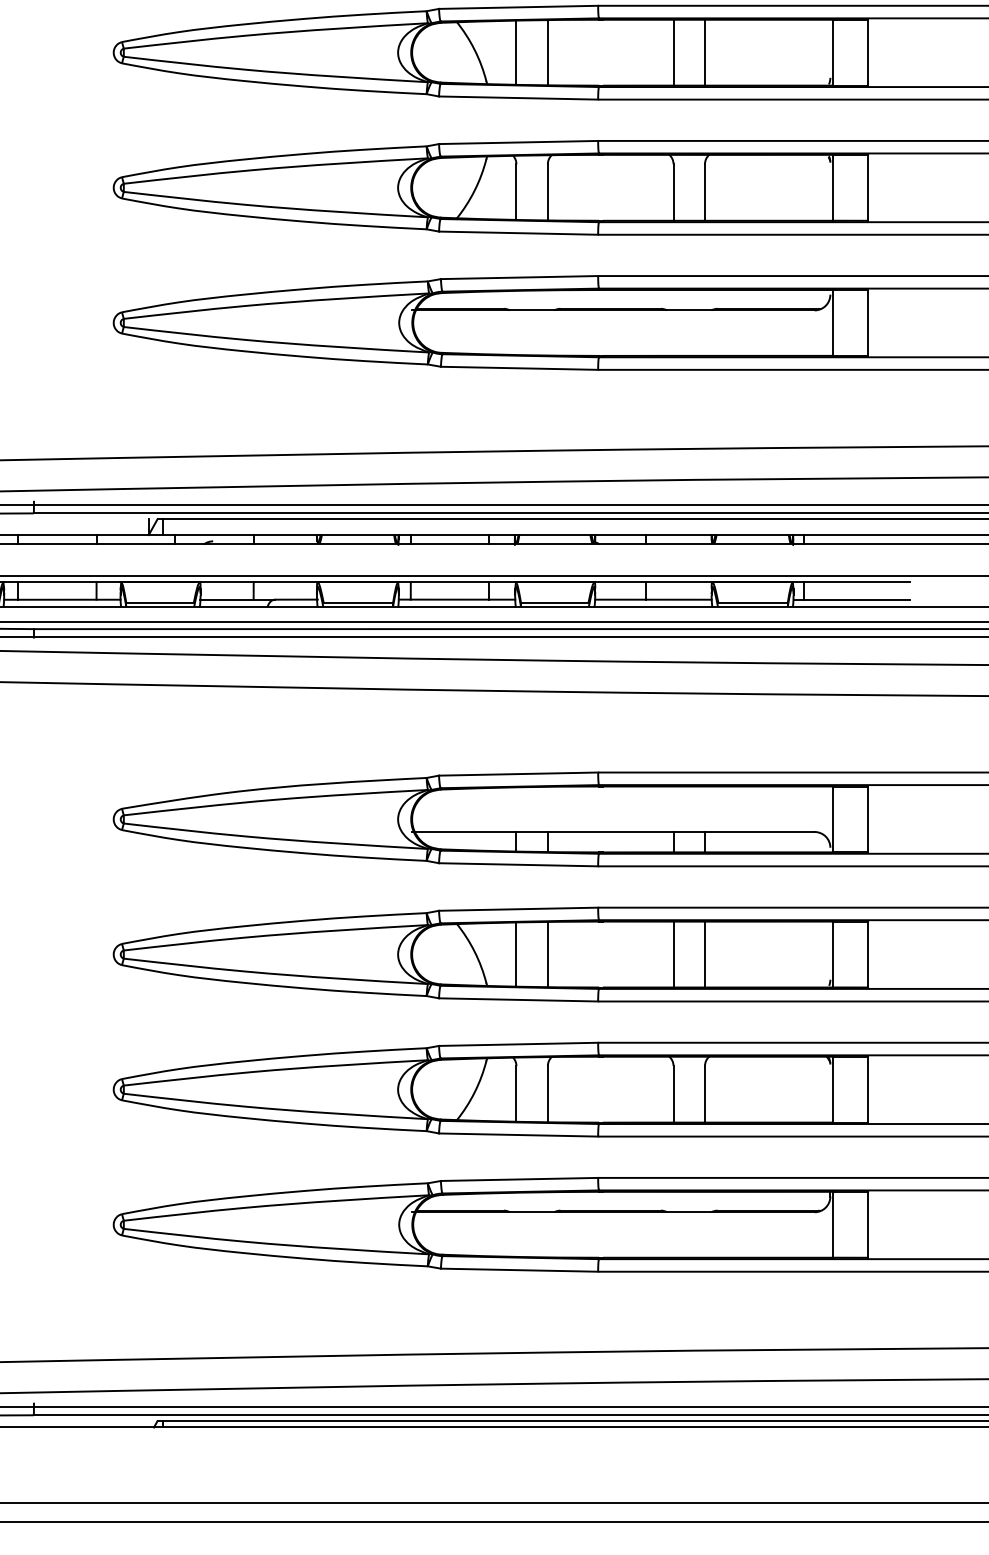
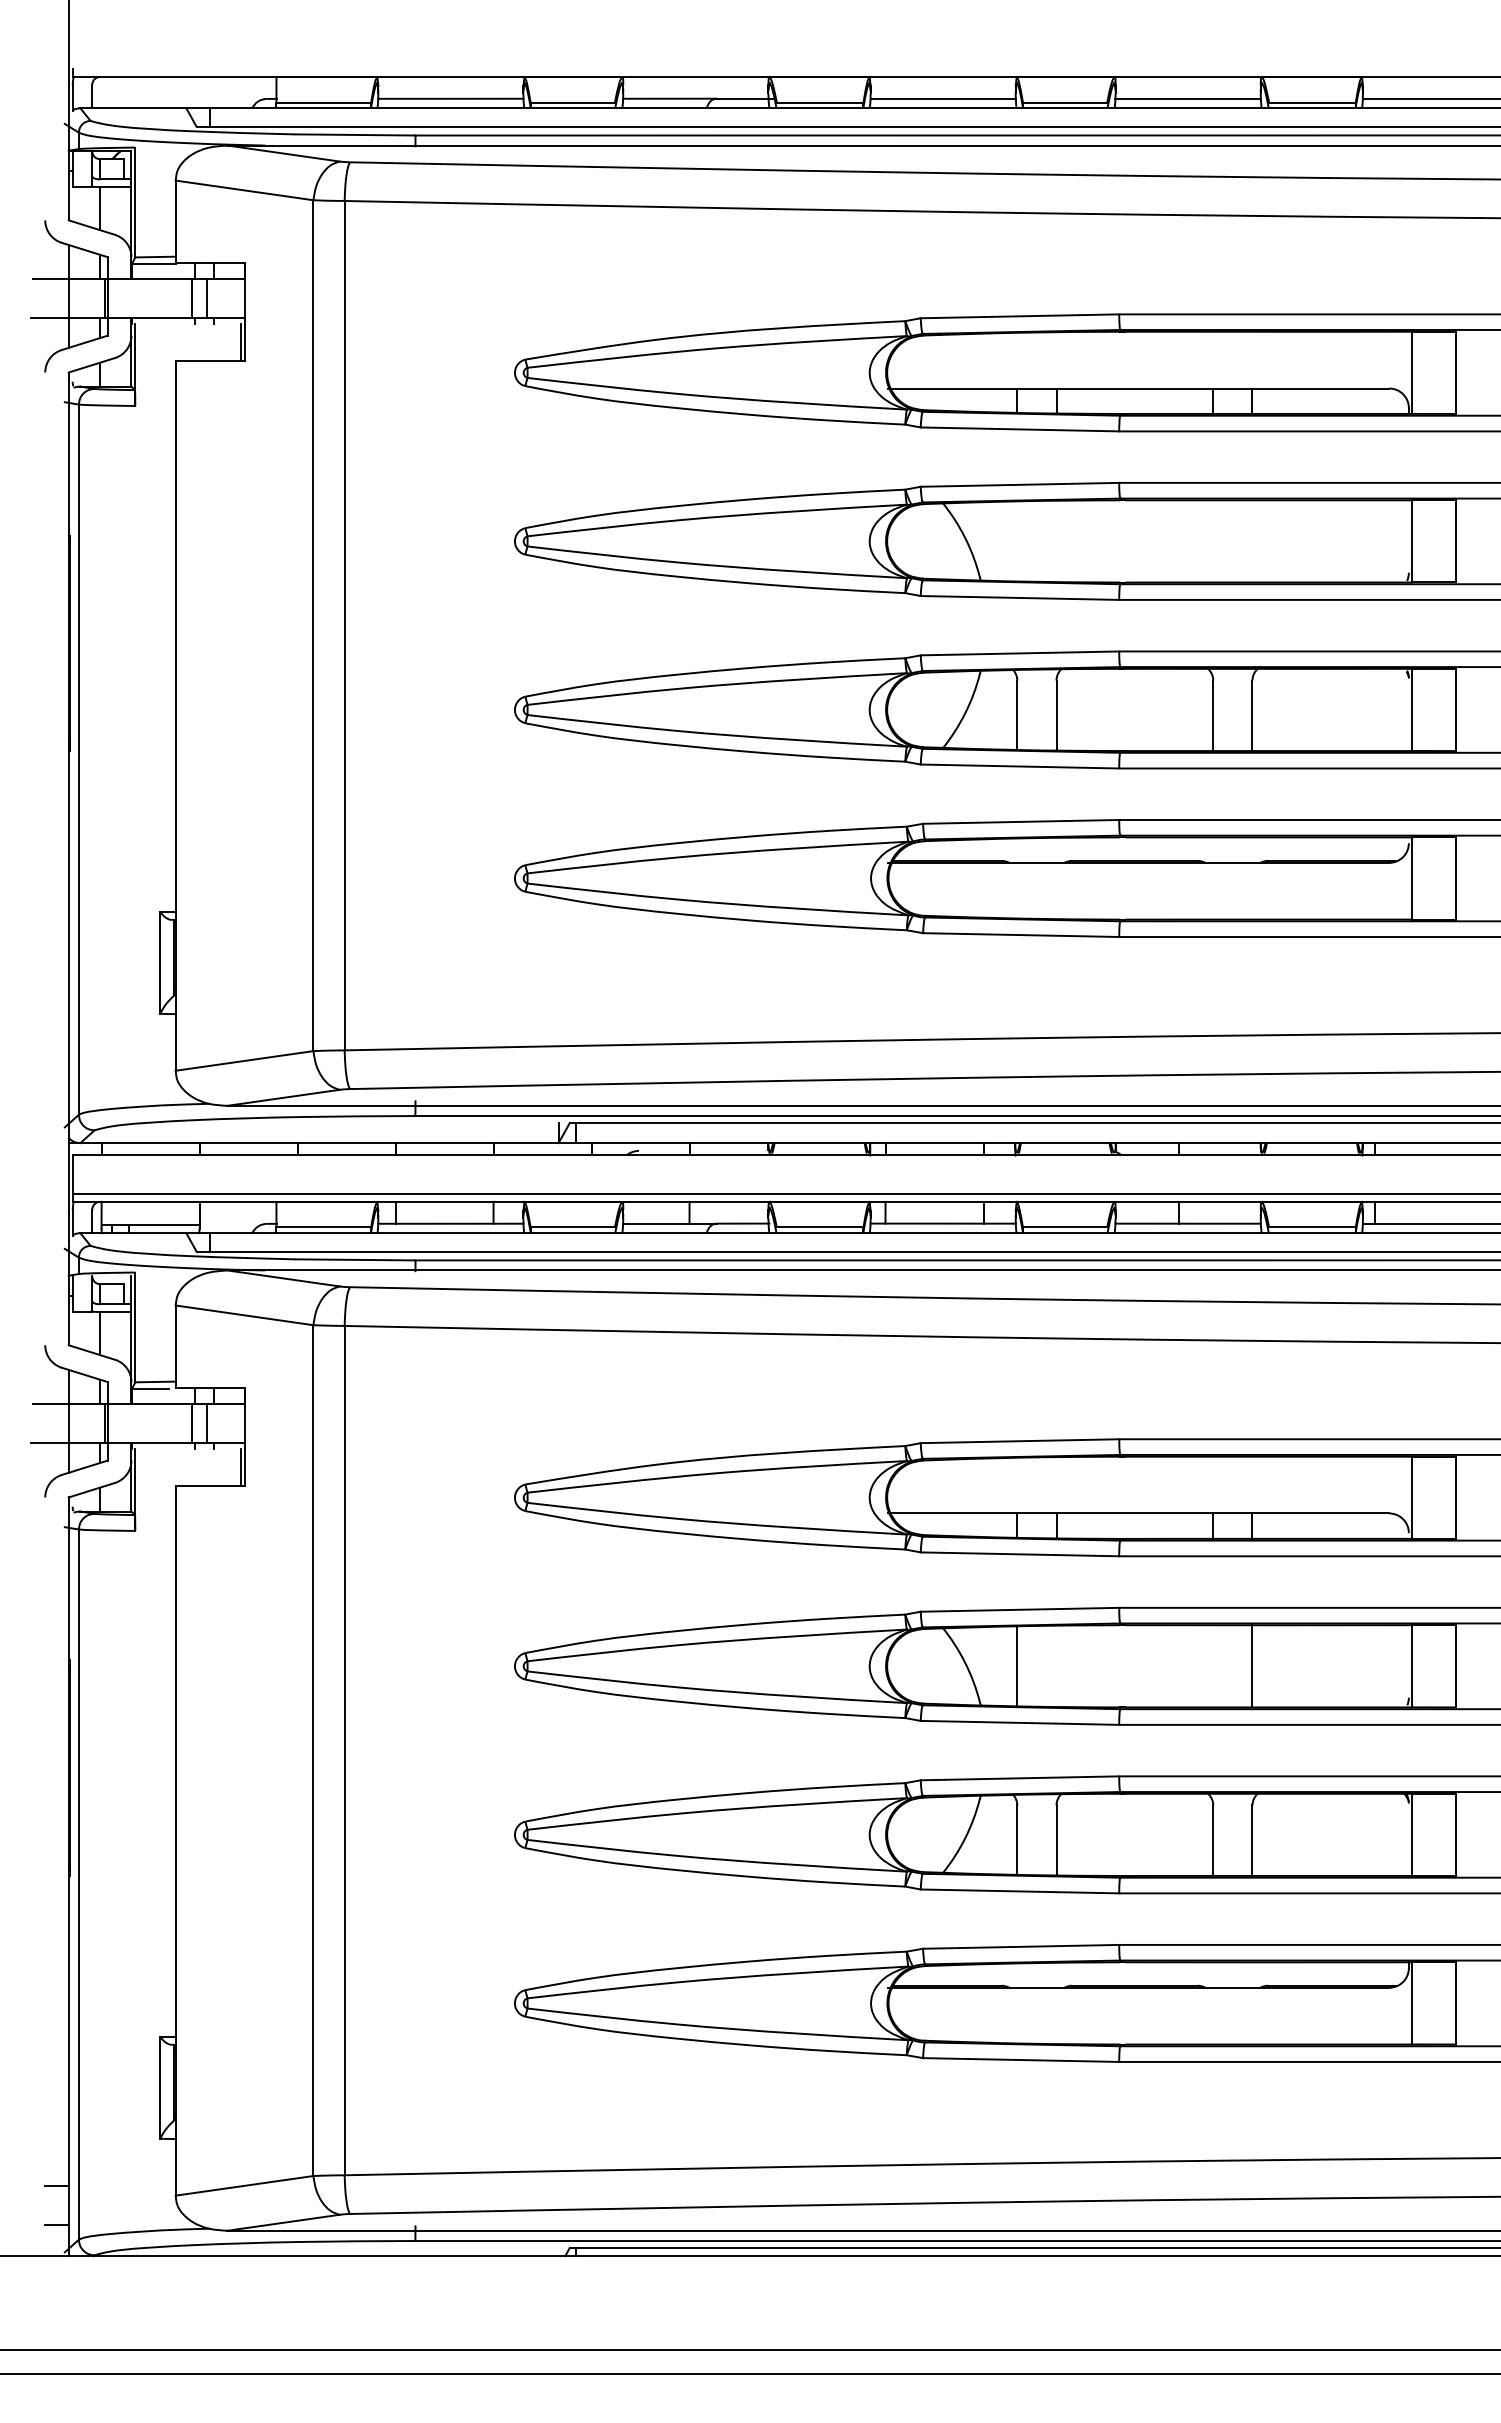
line: (547, 51) -> (1056, 540), removed
line: (516, 52) -> (1017, 541), removed
line: (673, 52) -> (1213, 541), removed
line: (705, 52) -> (1252, 541), removed
line: (547, 953) -> (1056, 1665), removed
line: (673, 954) -> (1213, 1666), removed

